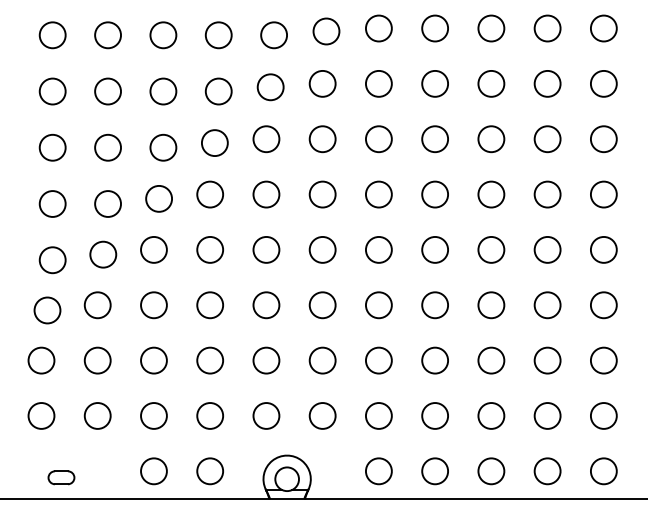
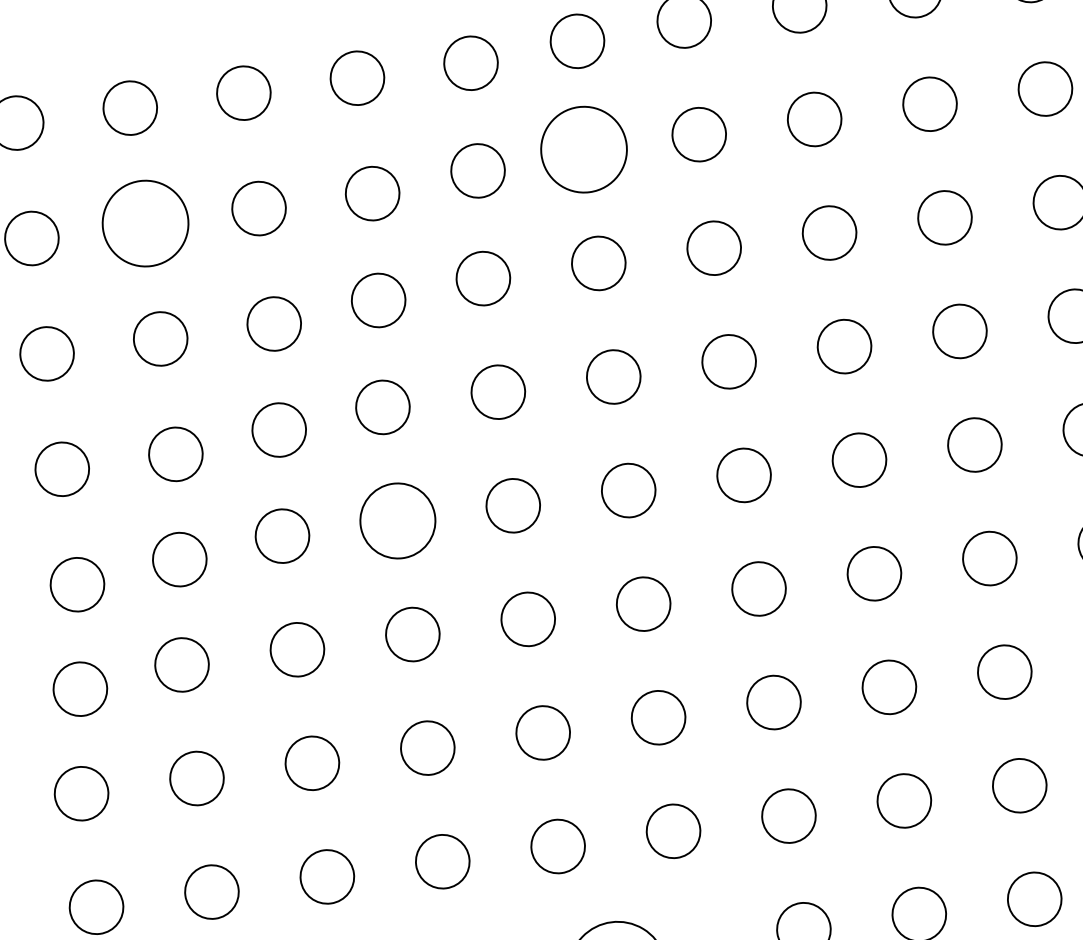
circle: (322, 83) -> (583, 149), size x1.6
circle: (107, 91) -> (144, 223), size x1.6
circle: (210, 249) -> (398, 520), size x1.4

